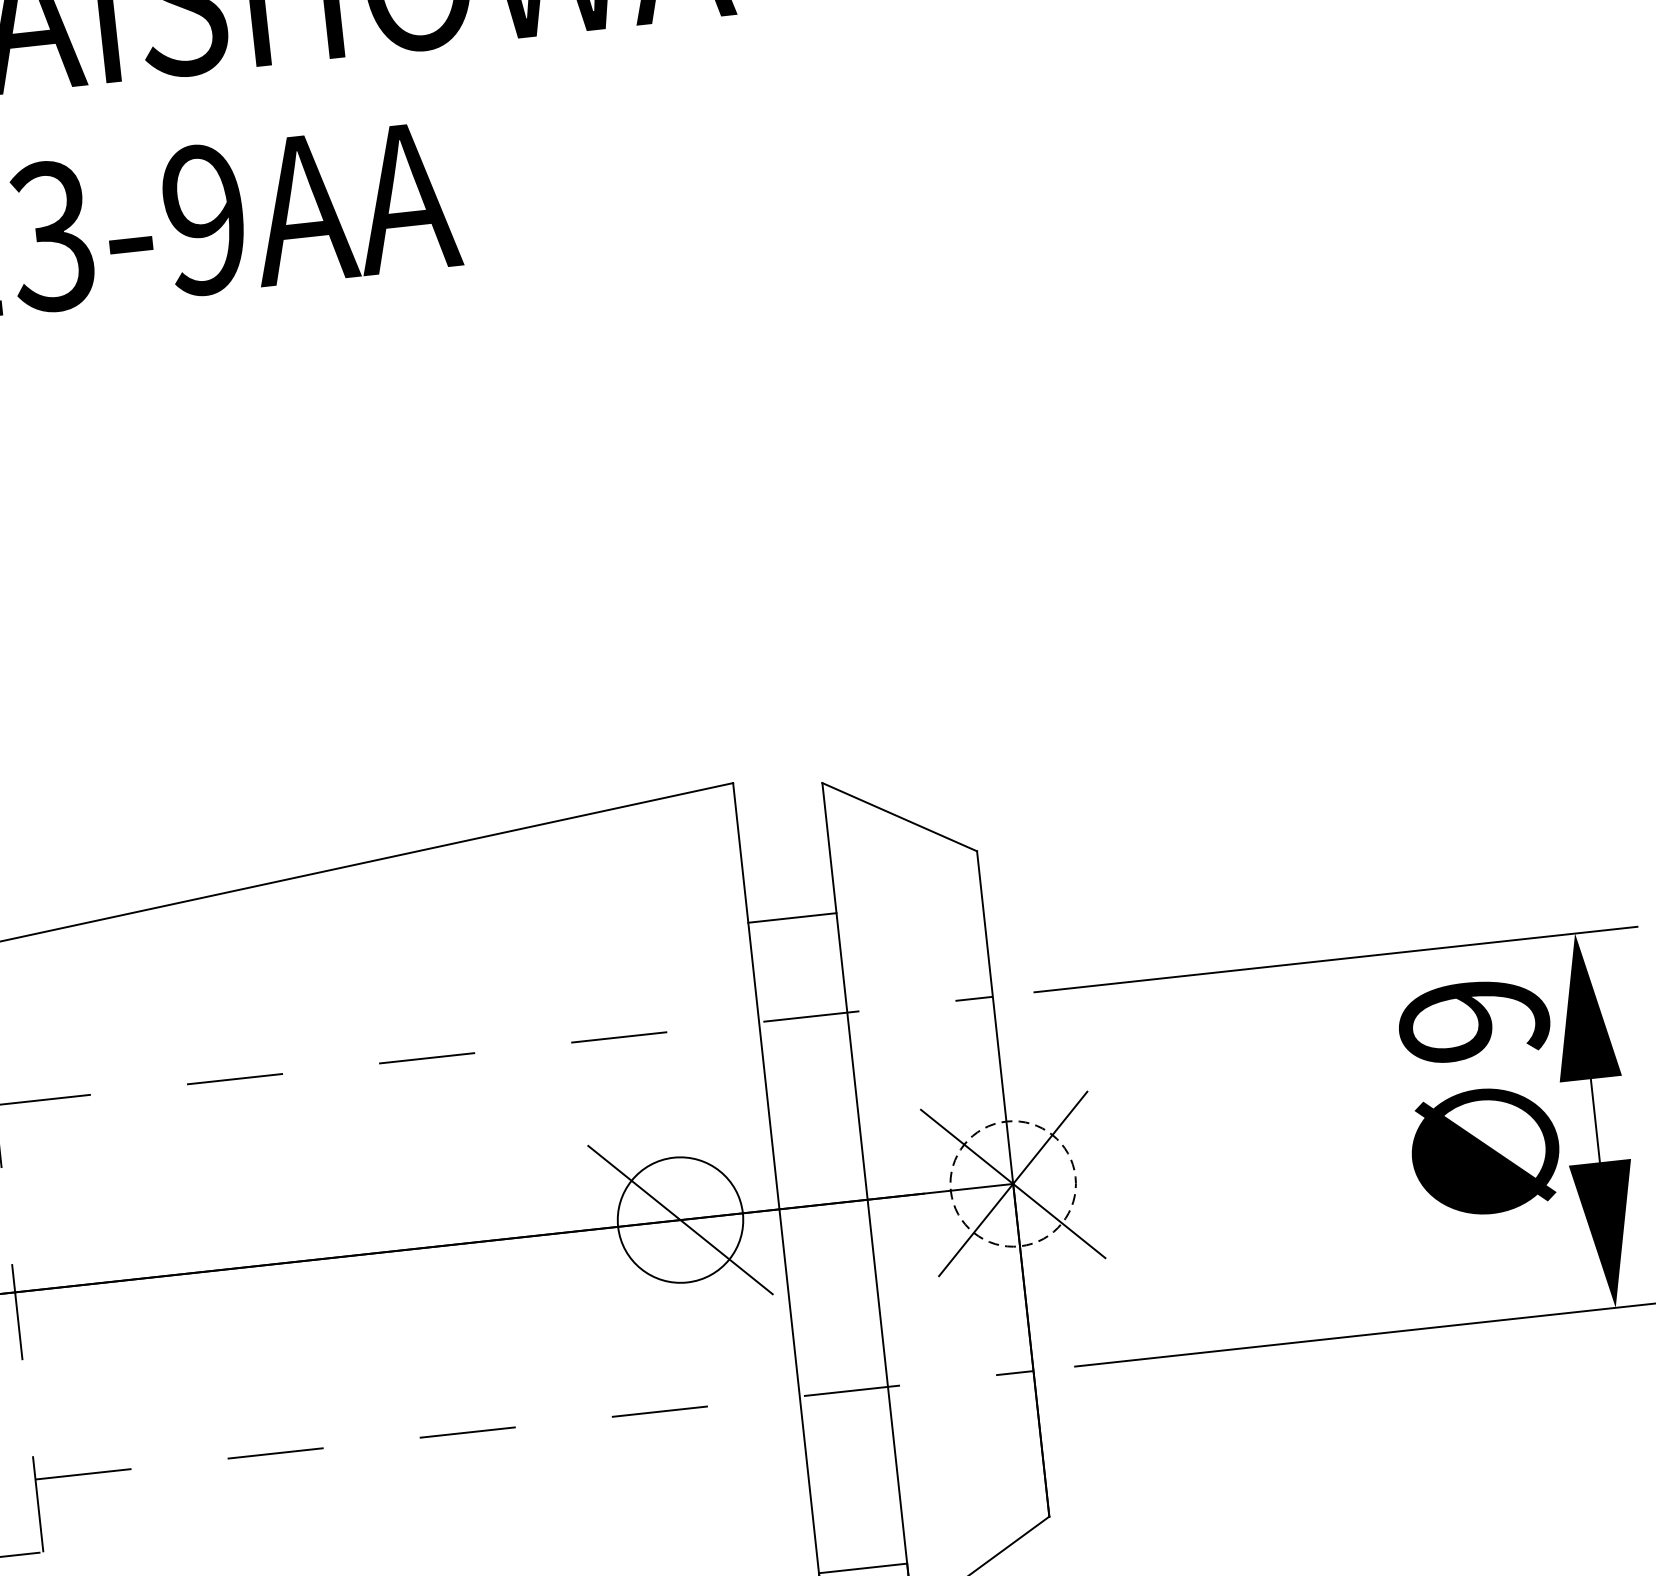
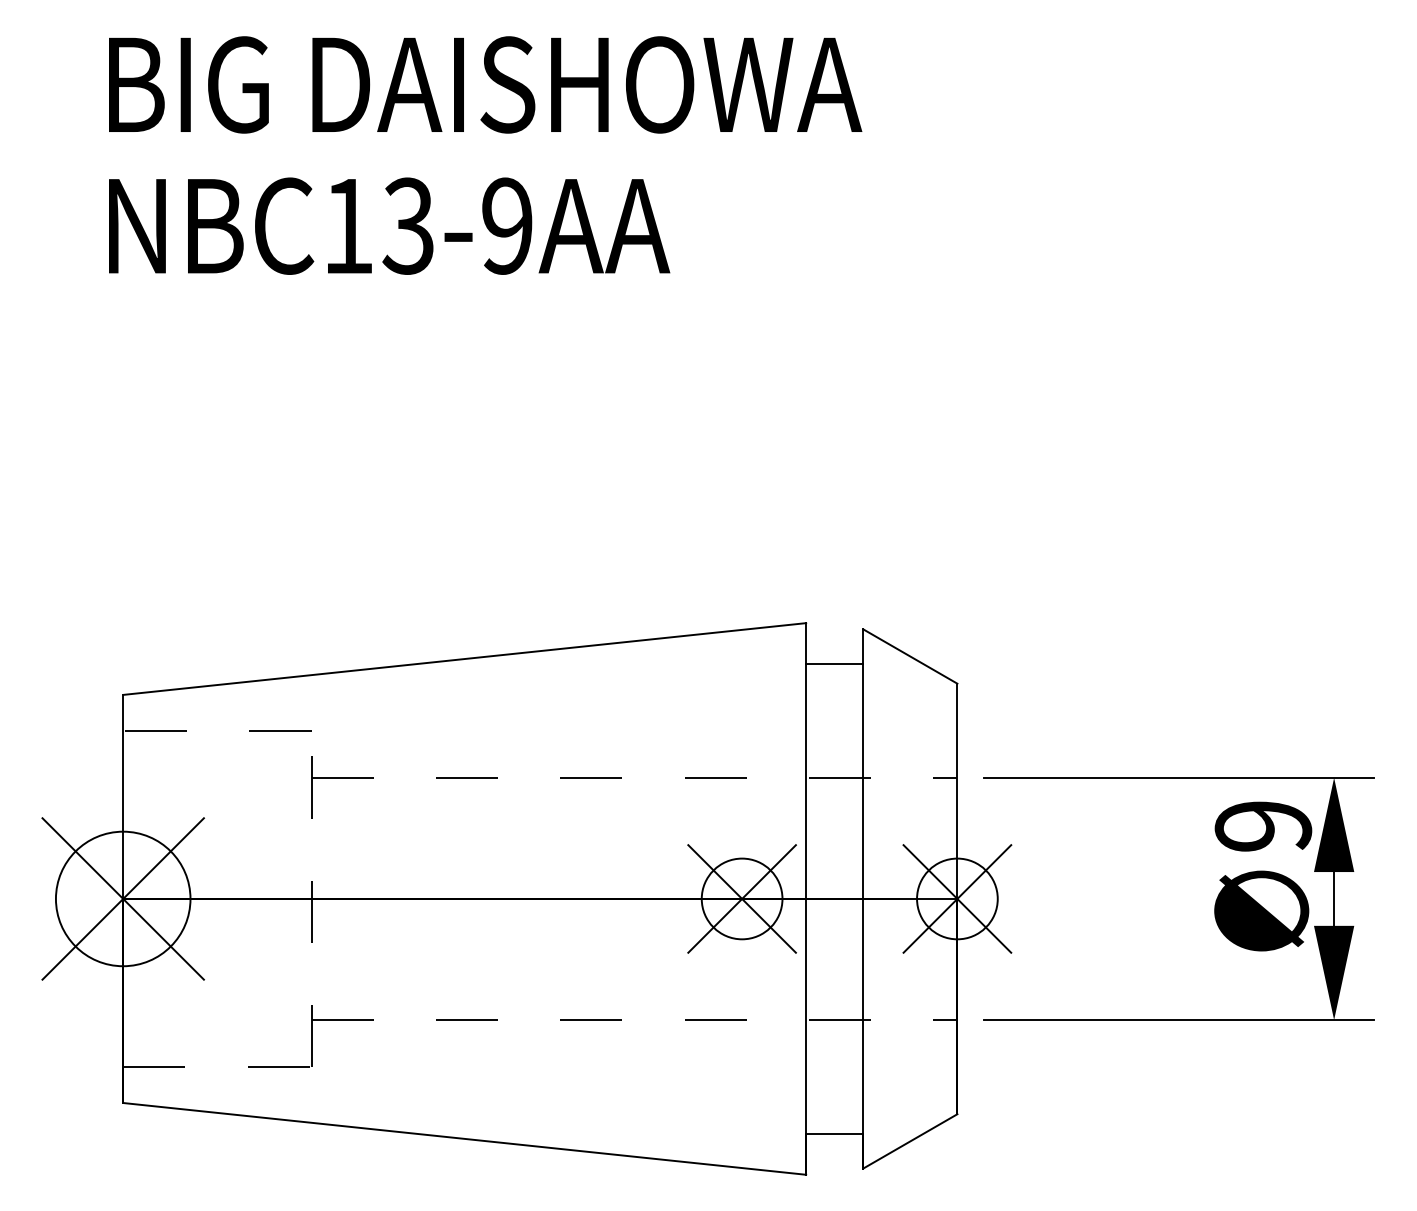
line: (792, 917) -> (834, 663), moved
circle: (1013, 1183) -> (957, 898), dashed -> solid
line: (679, 1219) -> (741, 898), added

